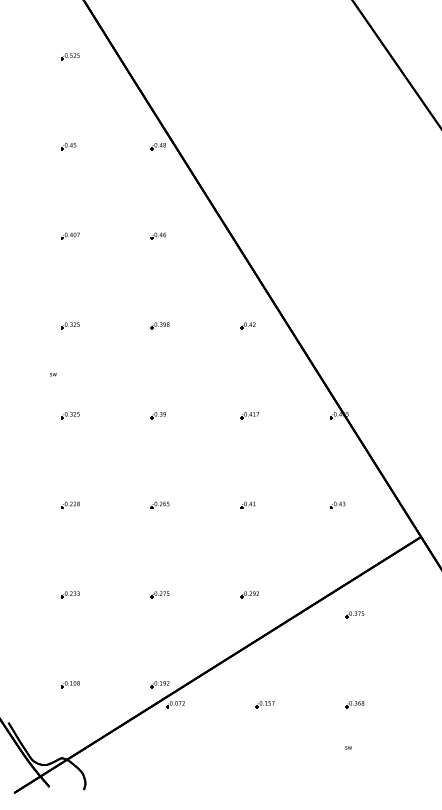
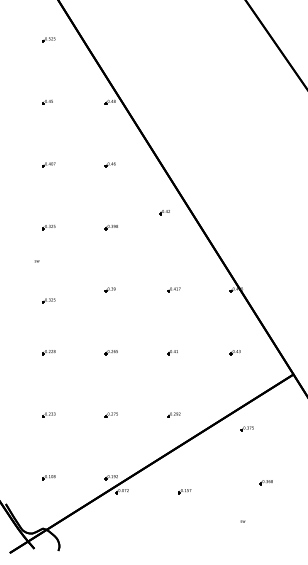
part: (247, 326) -> (164, 212), moved
part: (69, 415) -> (48, 300), moved
part: (353, 704) -> (265, 482), moved

